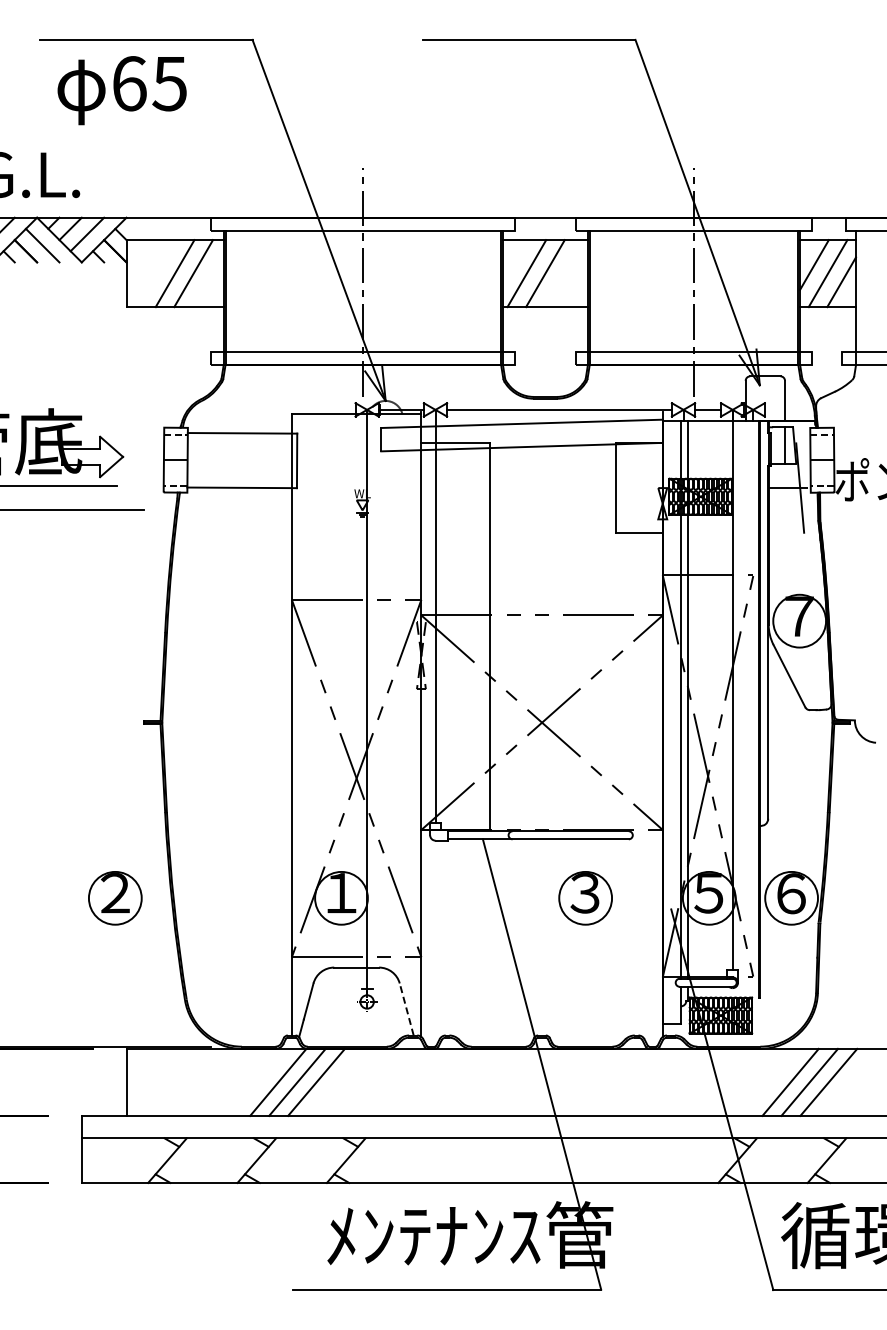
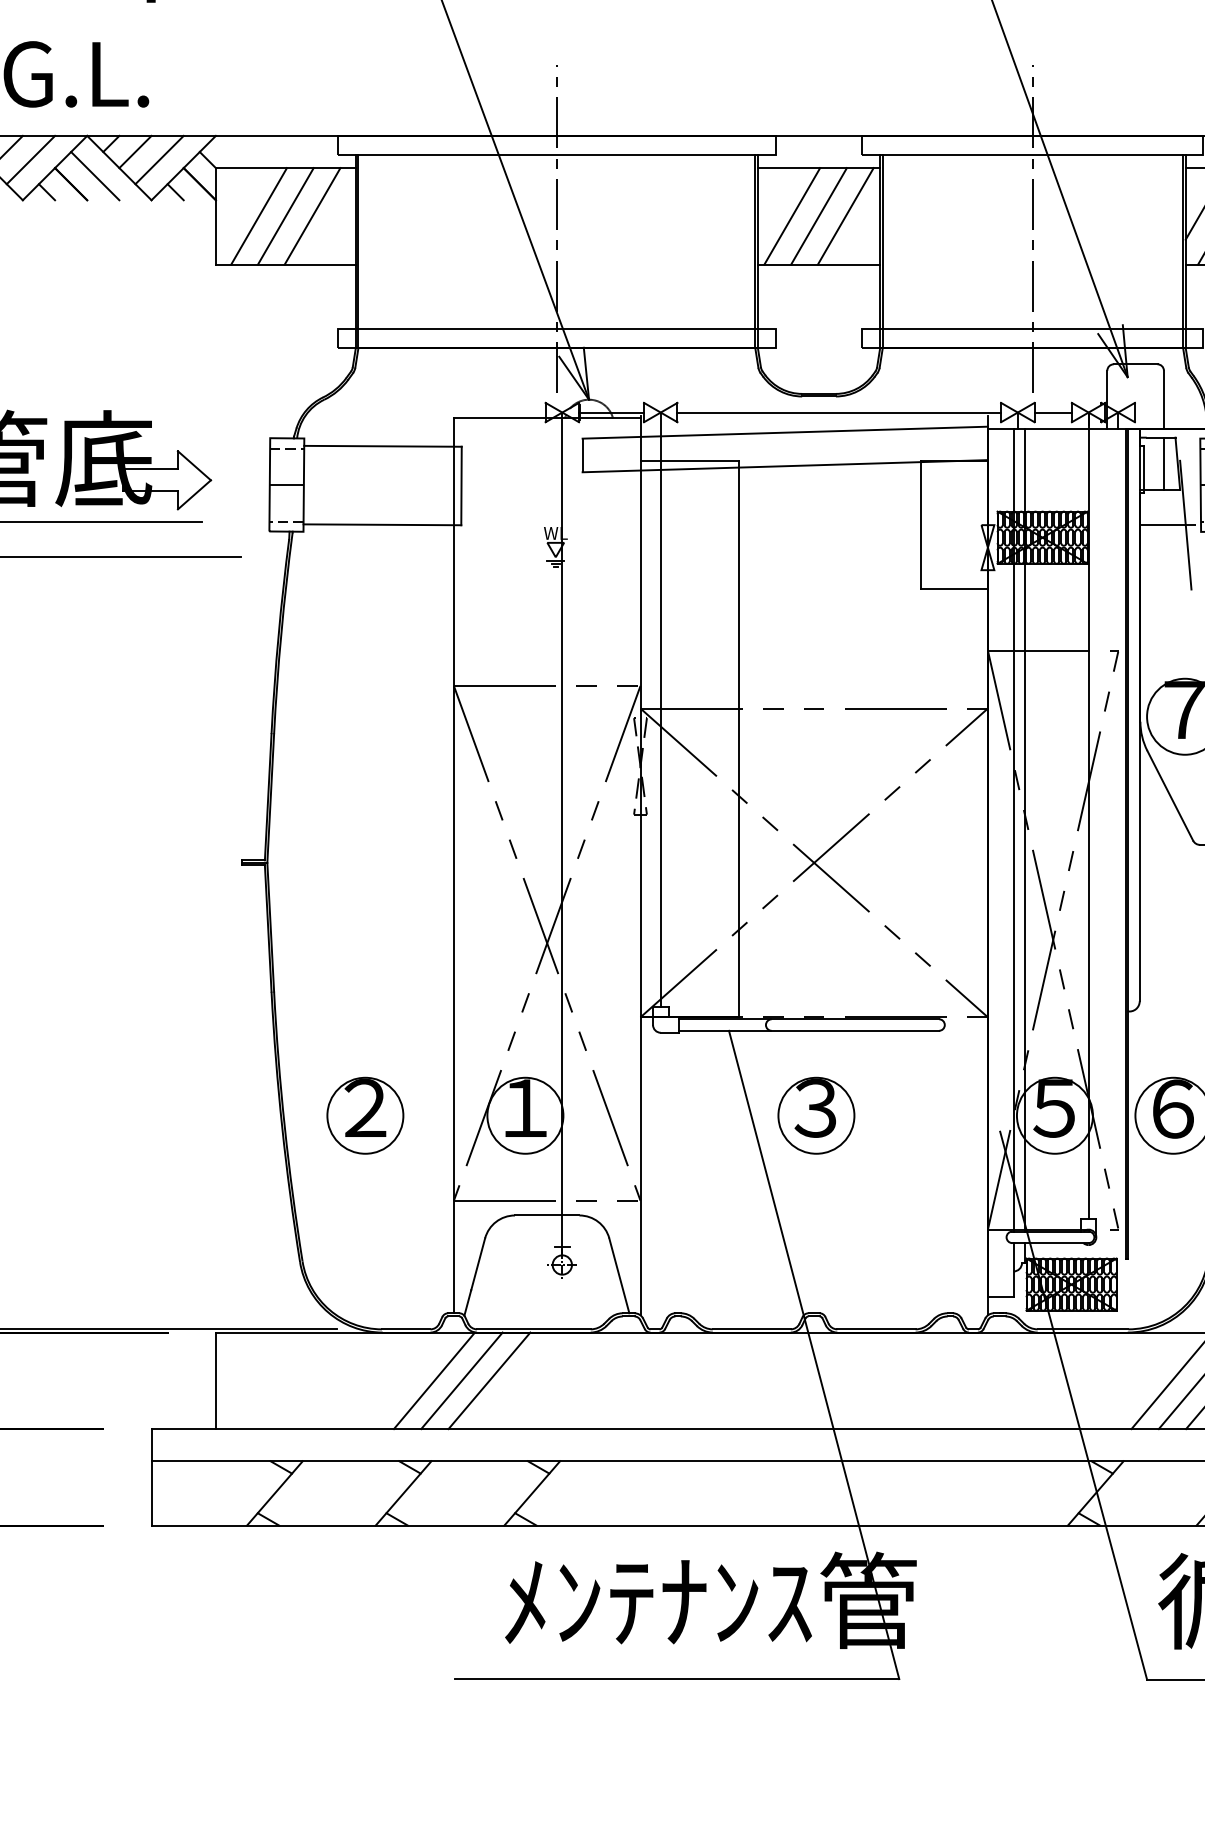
line: (156, 273) -> (259, 216), added
line: (563, 273) -> (845, 216), added
part: (115, 898) -> (365, 1116), moved
part: (585, 898) -> (816, 1116), moved
line: (406, 1009) -> (618, 1275), dashed -> solid

